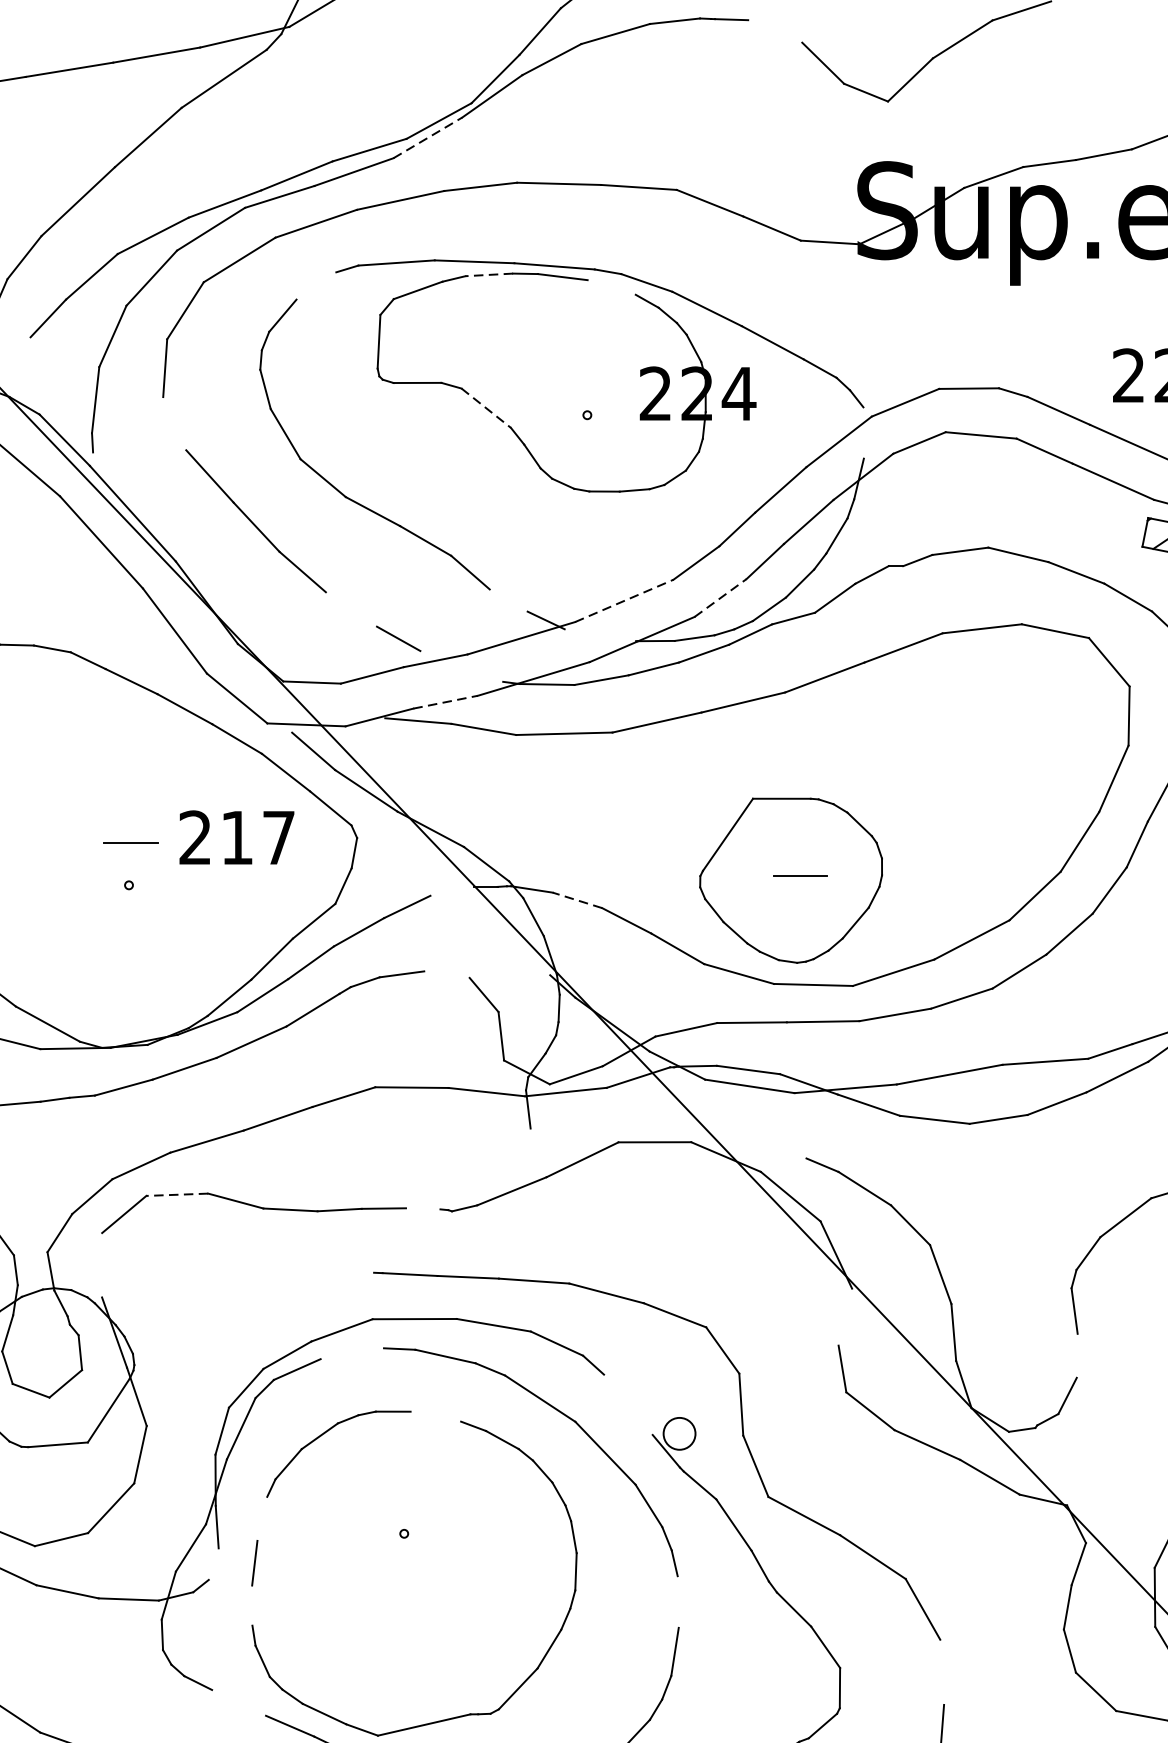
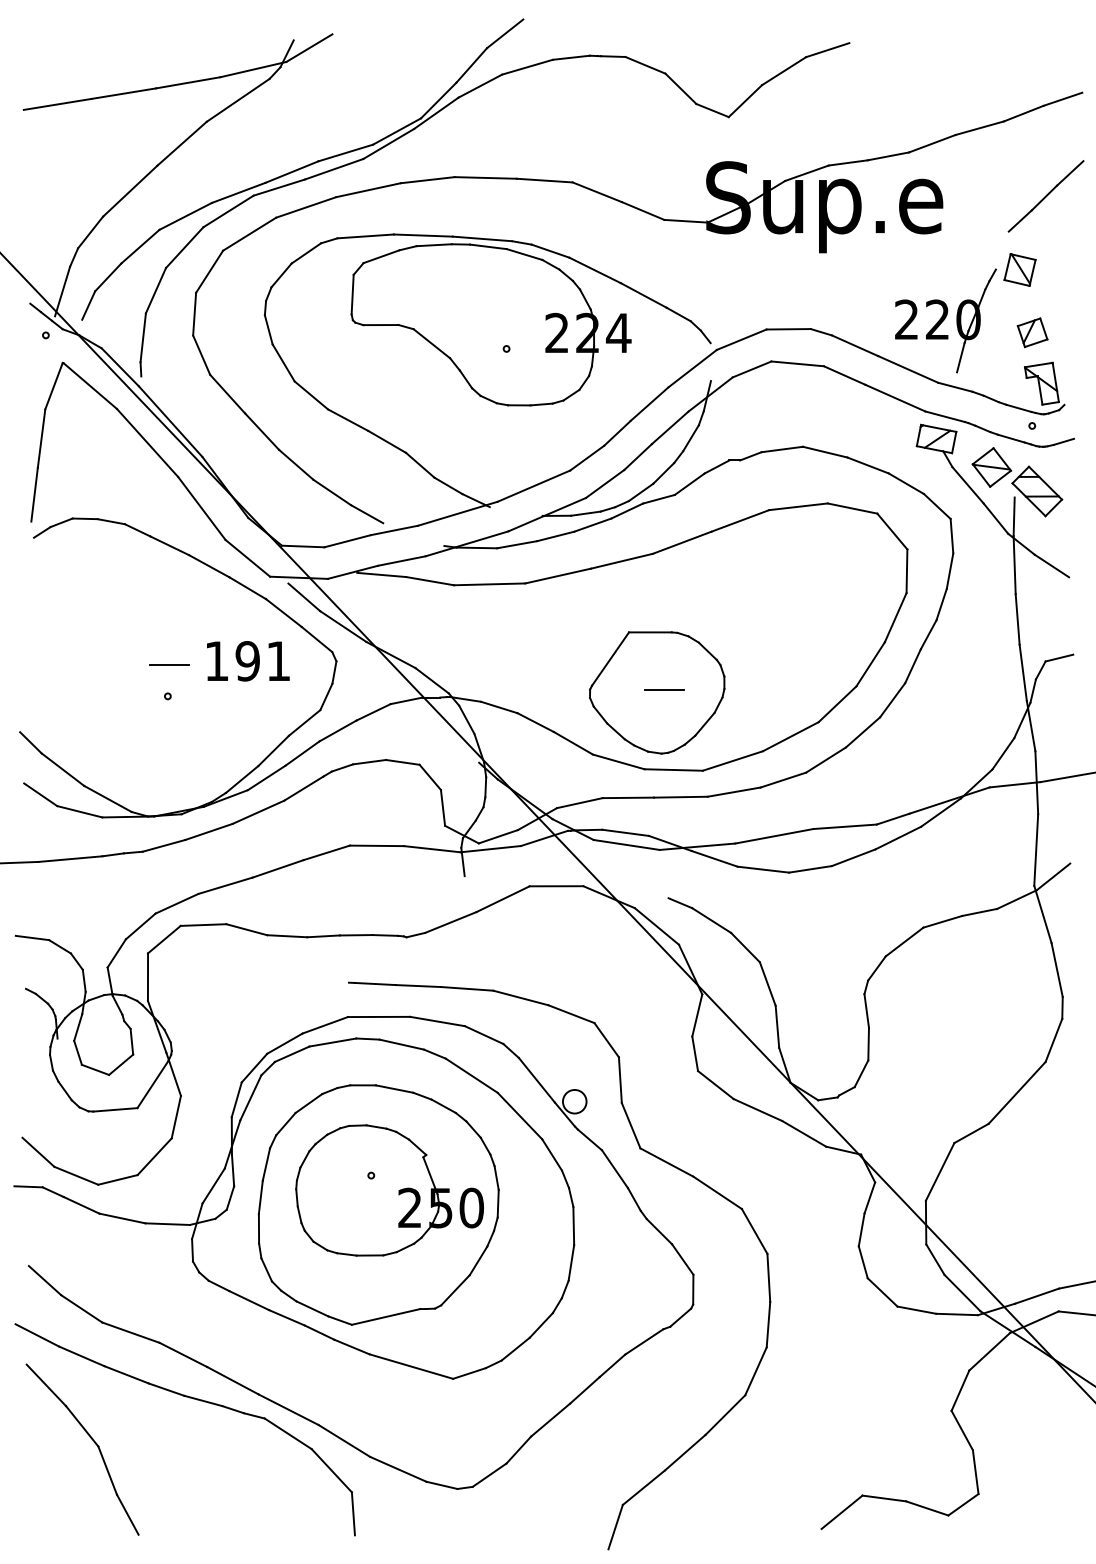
line: (775, 31) -> (645, 65), added
line: (428, 137) -> (389, 143), dashed -> solid
line: (489, 275) -> (434, 245), dashed -> solid
line: (316, 286) -> (306, 253), added
line: (611, 287) -> (524, 254), added
line: (21, 356) -> (88, 305), added
line: (487, 409) -> (432, 344), dashed -> solid
line: (174, 422) -> (201, 354), added
line: (721, 598) -> (605, 484), dashed -> solid
line: (508, 600) -> (448, 485), added
line: (623, 601) -> (533, 486), dashed -> solid
line: (351, 609) -> (332, 492), added
line: (446, 701) -> (402, 560), dashed -> solid
text: (236, 838) -> (247, 661), 217 -> 191
line: (451, 890) -> (406, 700), added
line: (576, 900) -> (498, 707), dashed -> solid
line: (446, 973) -> (402, 761), added
line: (177, 1195) -> (203, 925), dashed -> solid
line: (423, 1208) -> (385, 935), added
line: (101, 1264) -> (147, 976), added
line: (845, 1317) -> (697, 1015), added
line: (351, 1353) -> (332, 1042), added
line: (1077, 1355) -> (868, 1043), added
line: (627, 1403) -> (536, 1079), added
line: (435, 1415) -> (394, 1088), added
line: (262, 1518) -> (266, 1164), added
part: (428, 1553) -> (389, 1190), added
line: (213, 1563) -> (230, 1197), added
line: (677, 1601) -> (573, 1225), added
line: (251, 1605) -> (258, 1228), added
line: (941, 1671) -> (768, 1277), added
line: (239, 1702) -> (249, 1300), added

